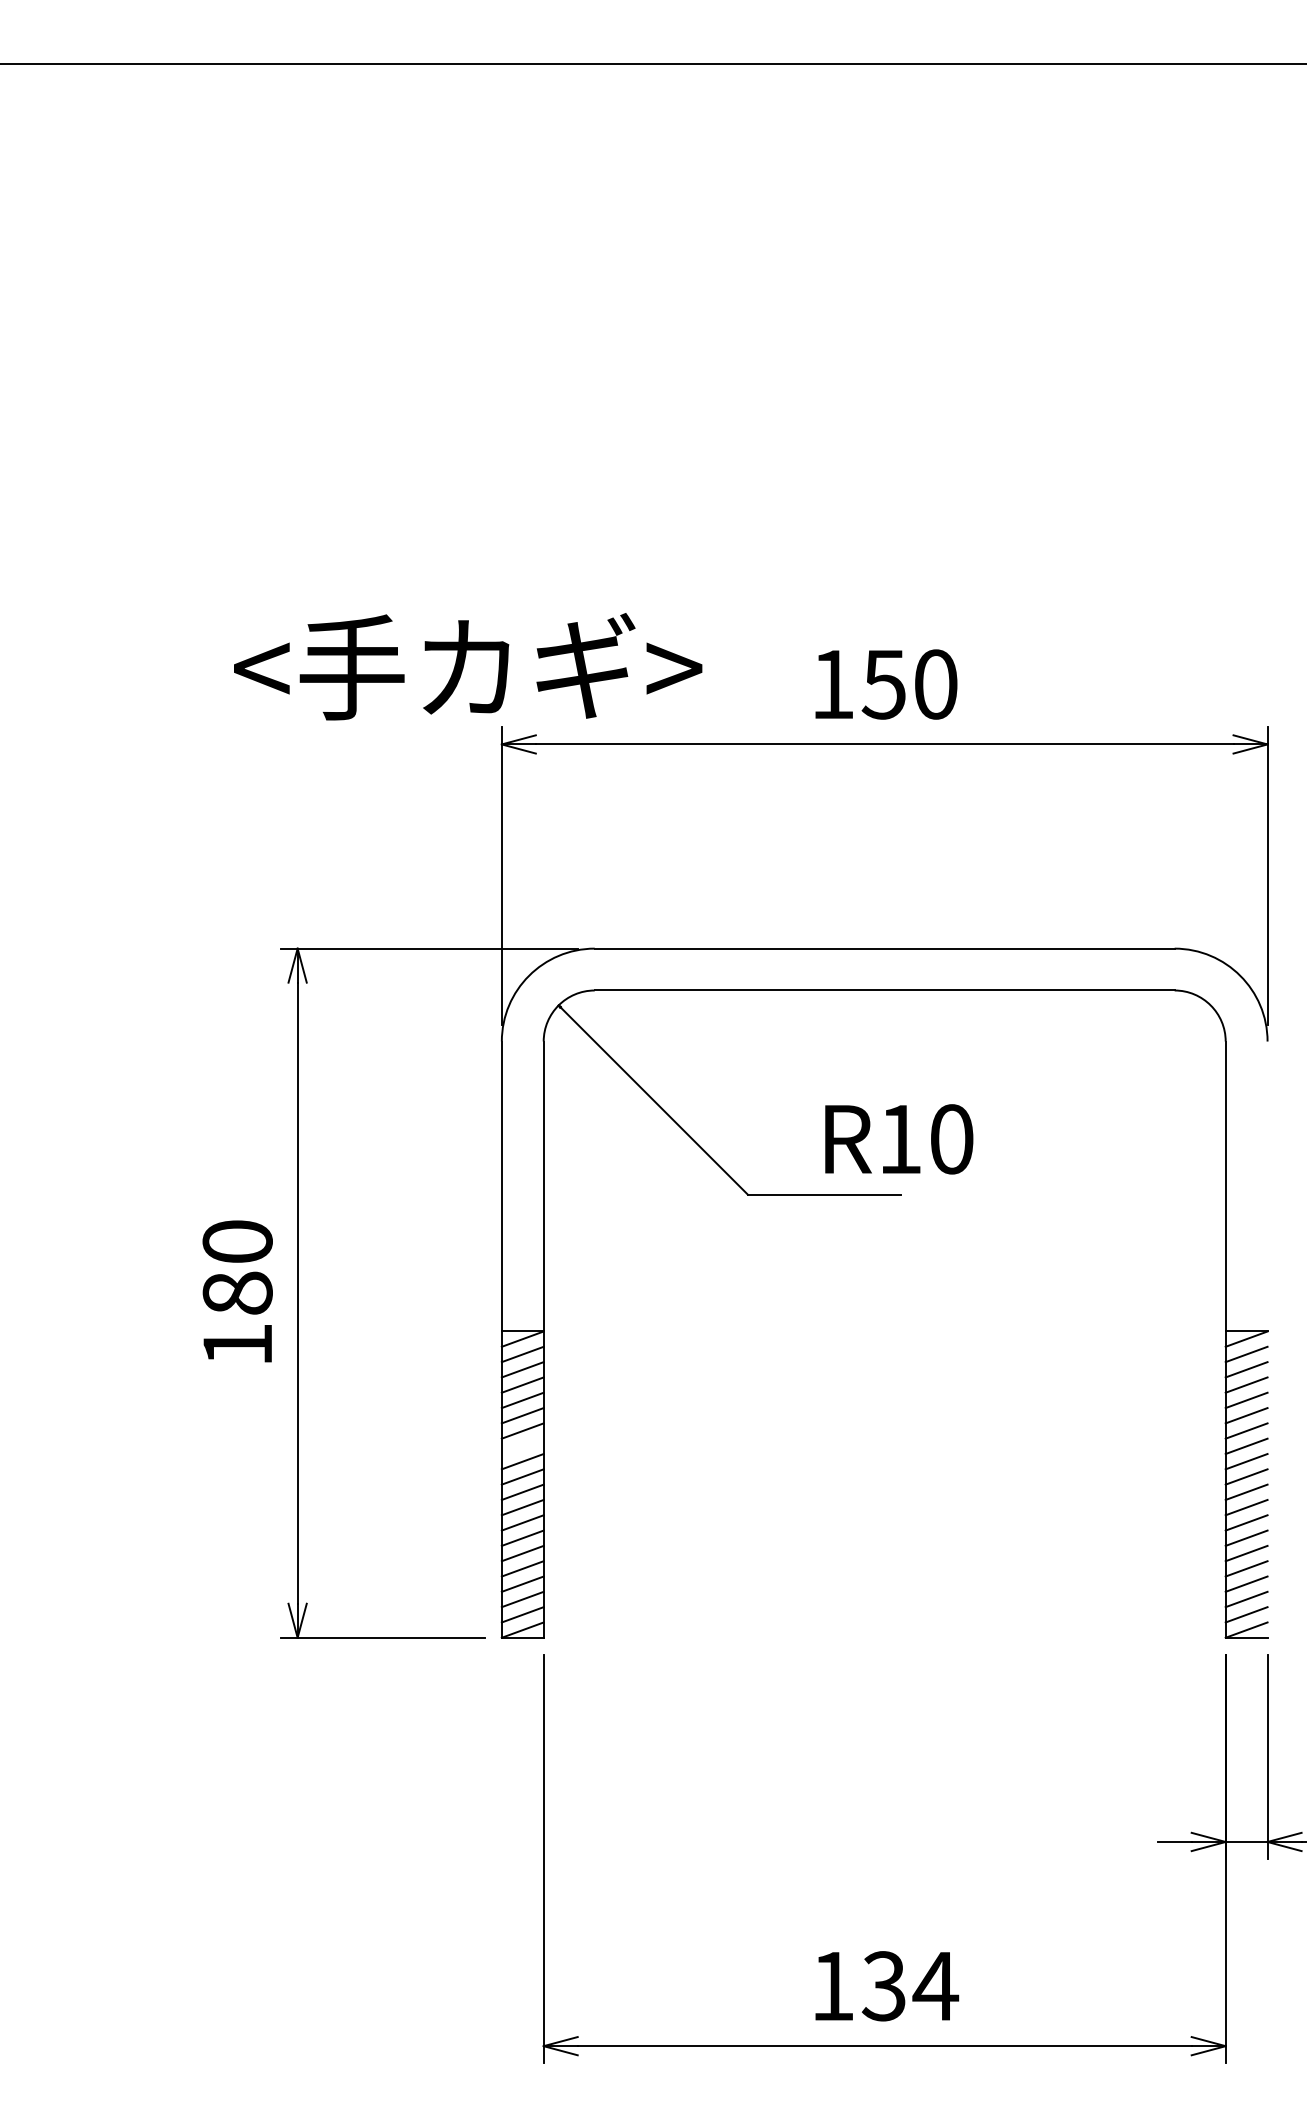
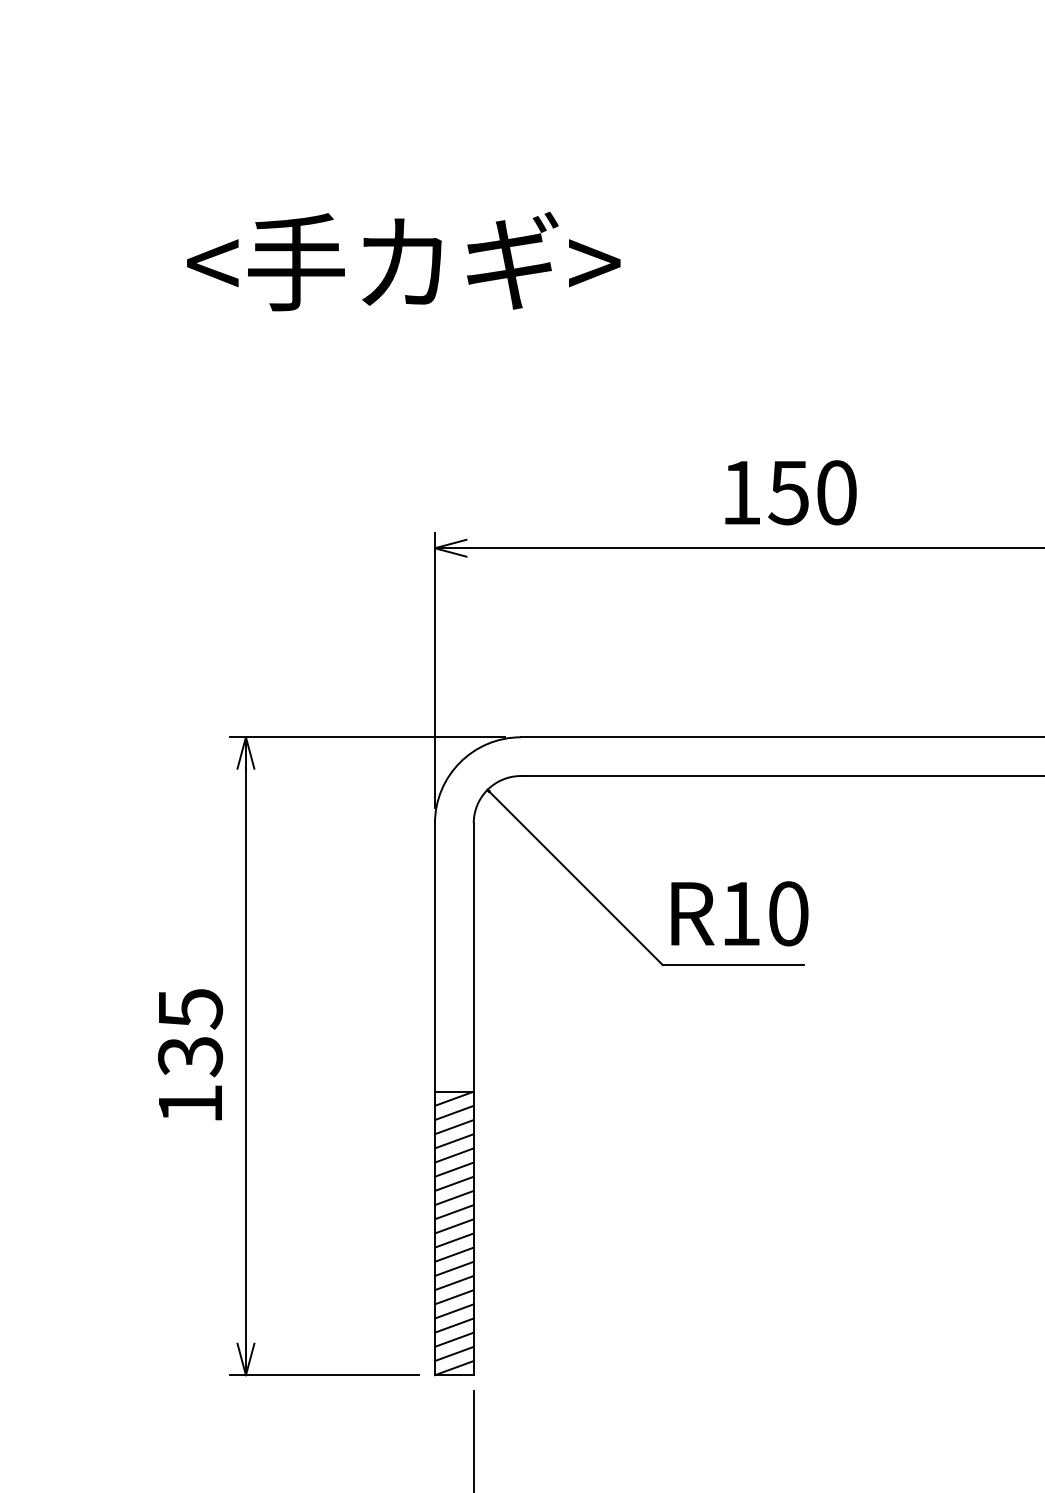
text: (468, 666) -> (404, 261), moved
text: (899, 1139) -> (740, 913), moved
text: (237, 1267) -> (190, 1032), 180 -> 135
line: (522, 1446) -> (454, 1198), added

